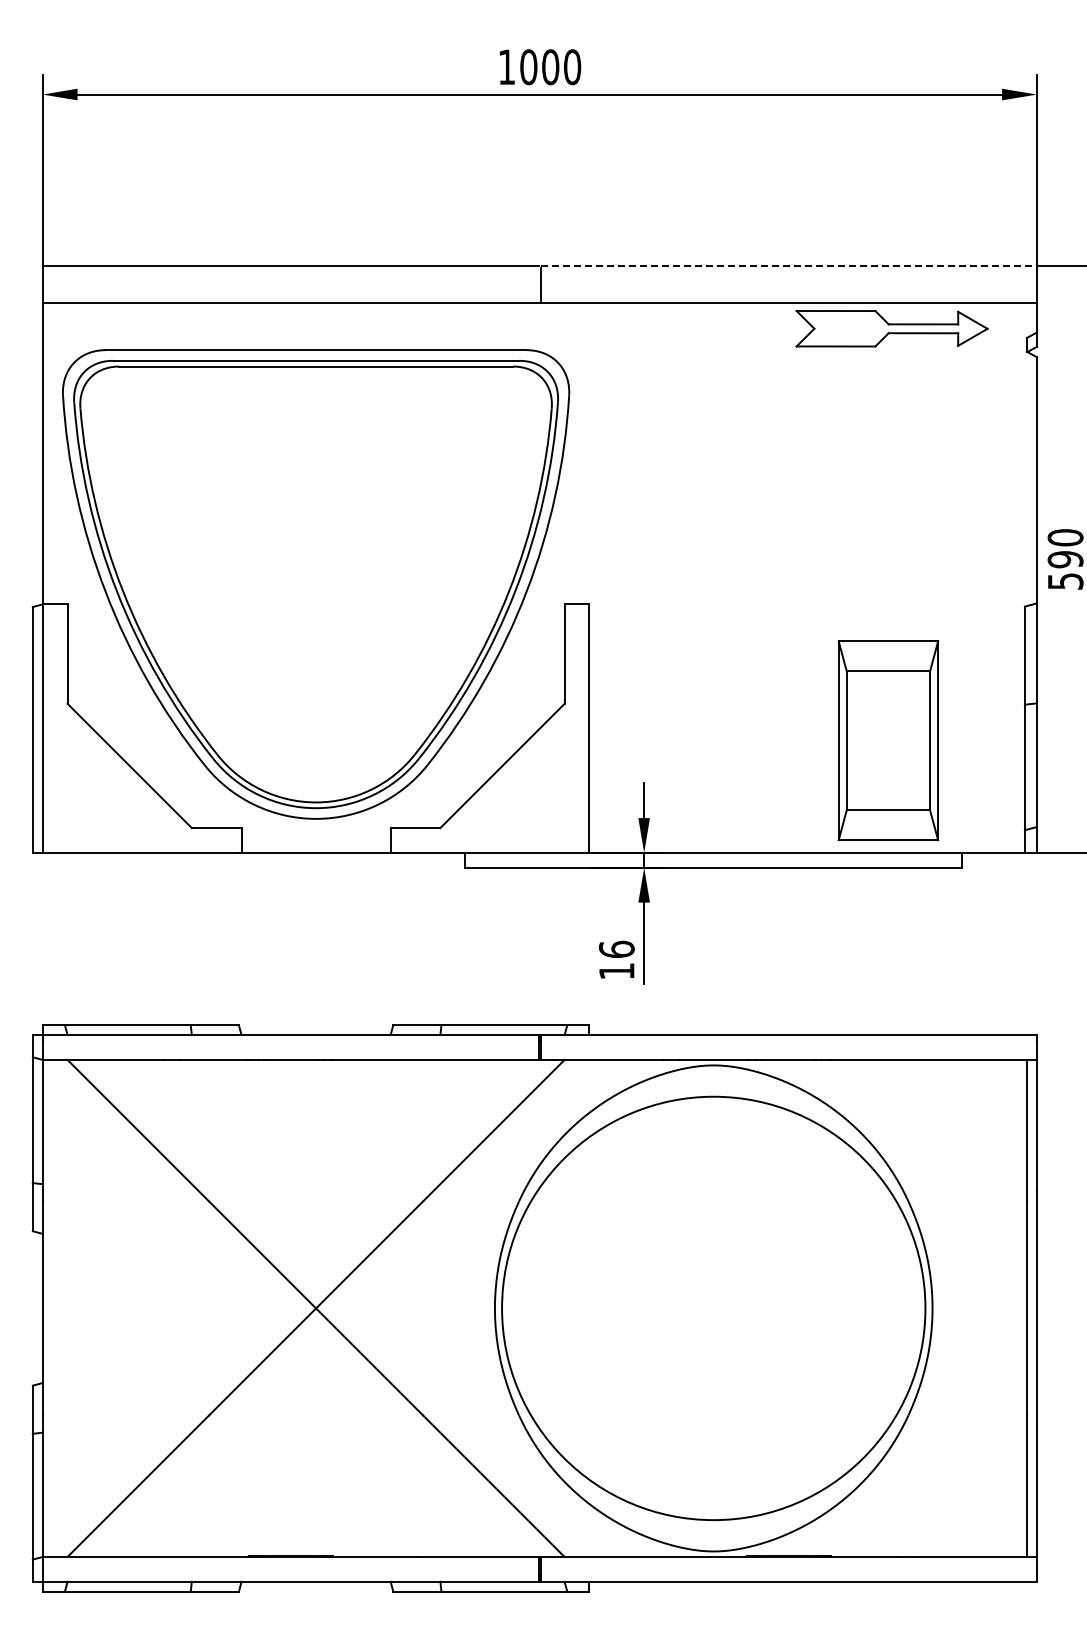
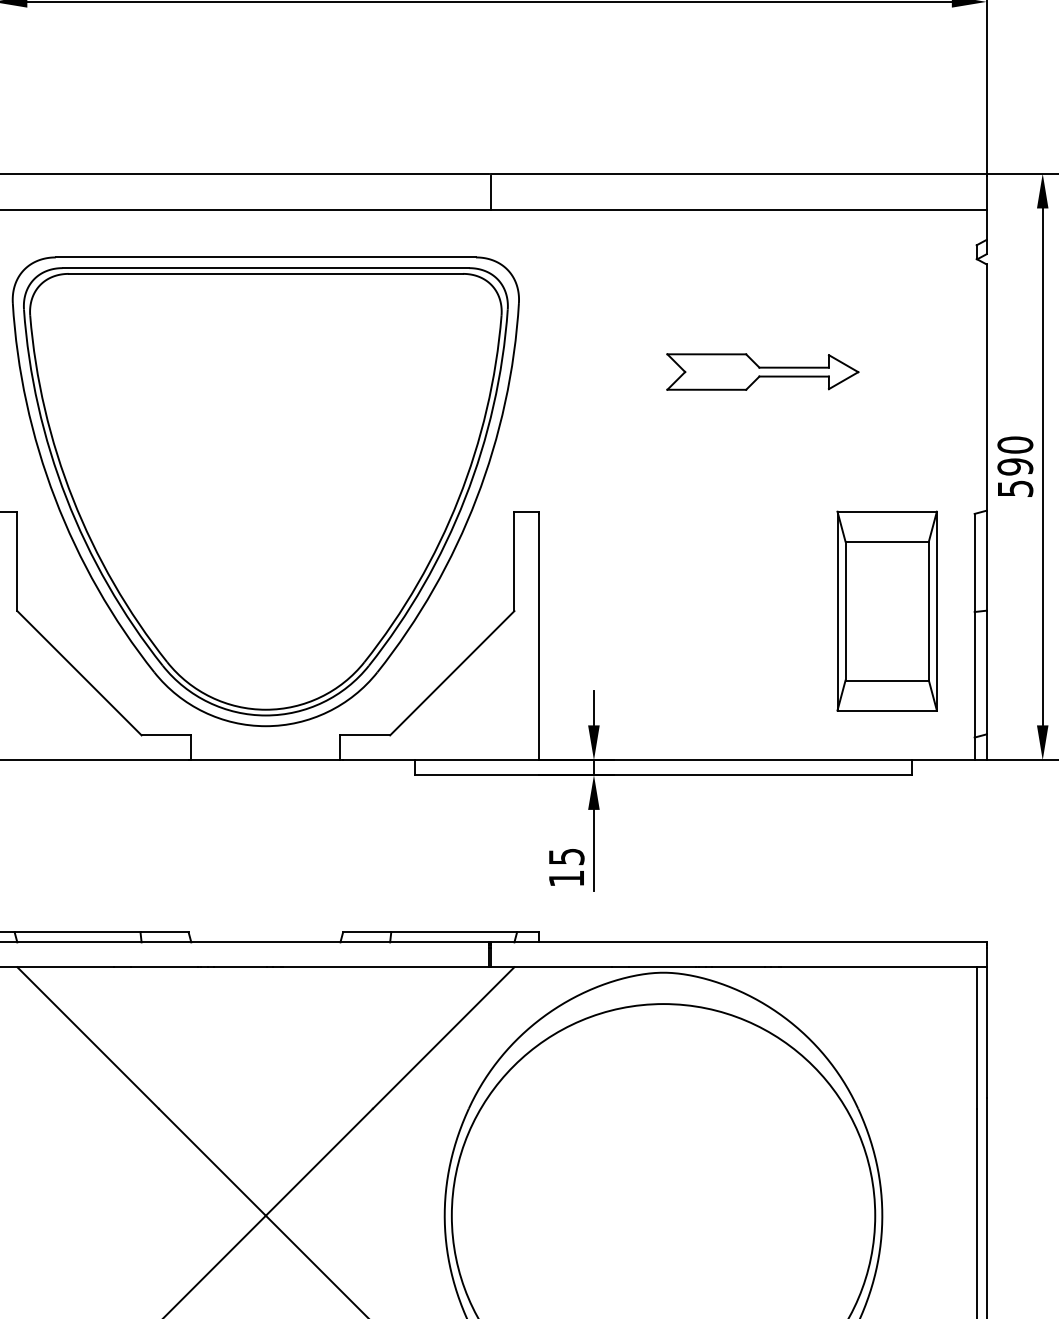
line: (789, 266) -> (739, 173), dashed -> solid
part: (891, 328) -> (762, 371), moved
part: (888, 740) -> (887, 610), moved
text: (616, 948) -> (566, 855), 16 -> 15

